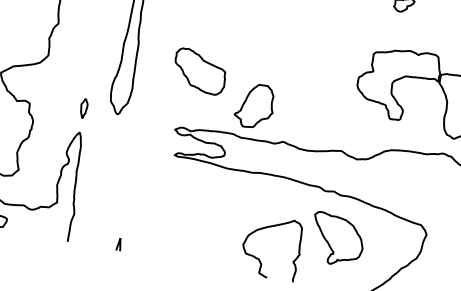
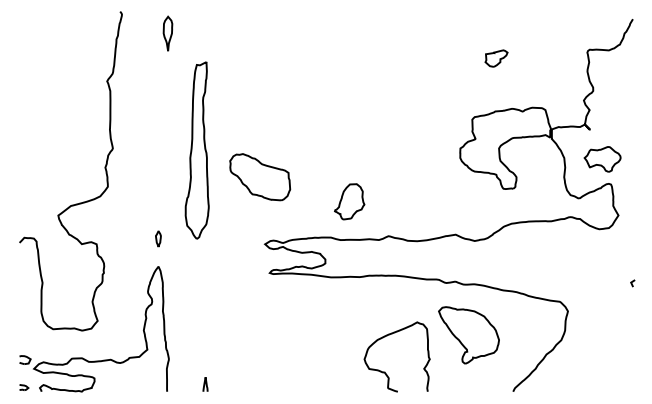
part: (200, 71) -> (260, 177), moved
part: (254, 105) -> (349, 201), size x0.7
part: (84, 108) -> (158, 238), size x0.7
curve: (119, 244) -> (205, 384), moved

